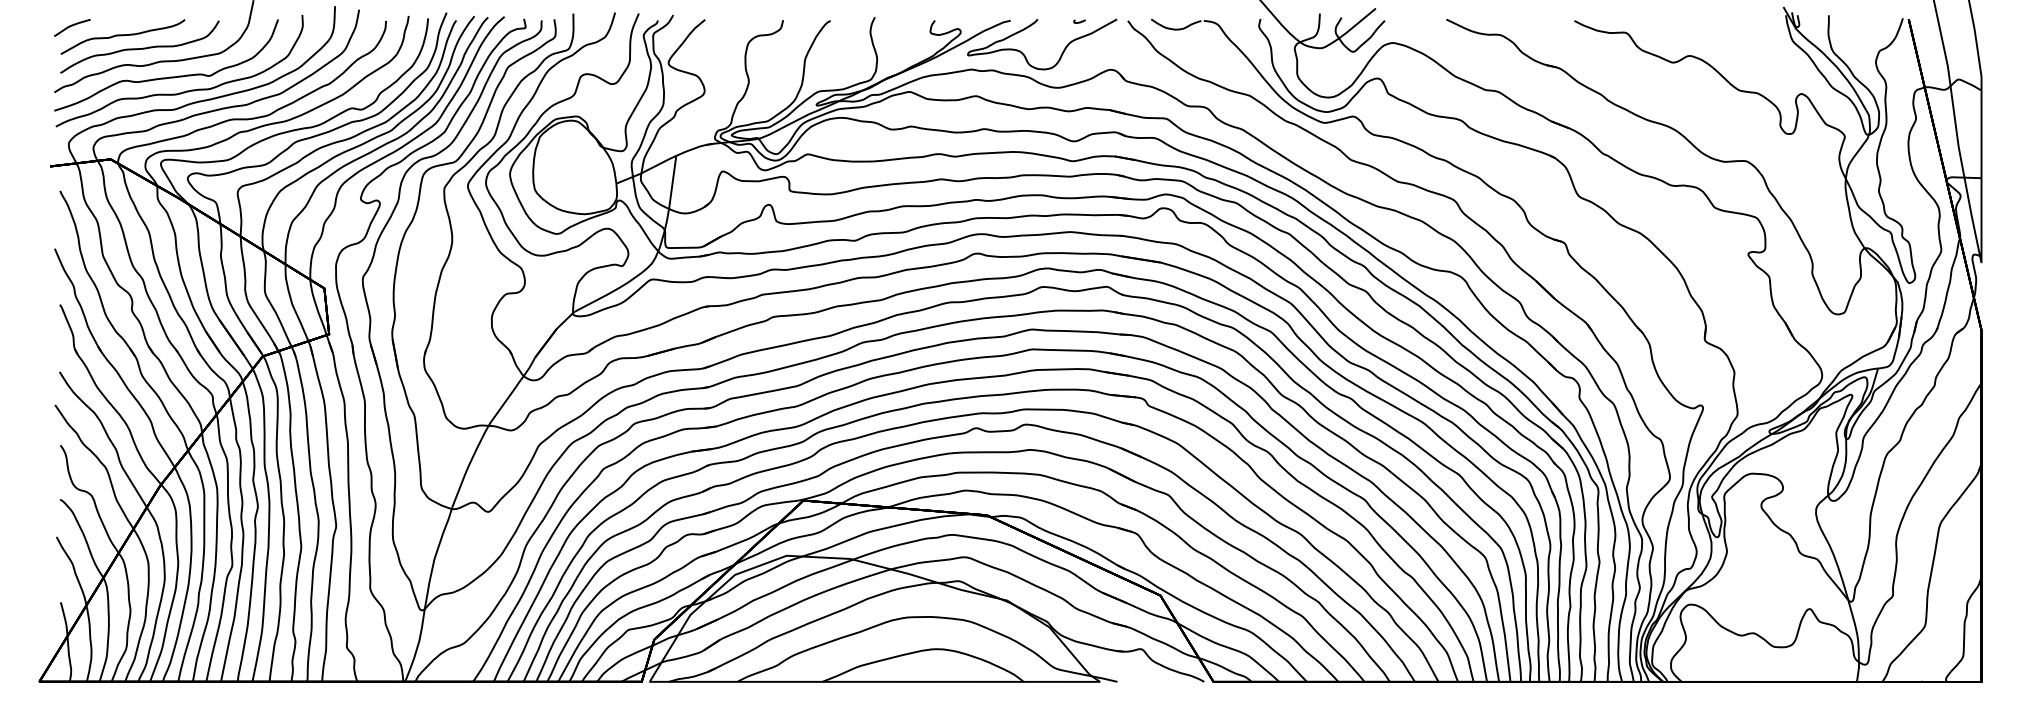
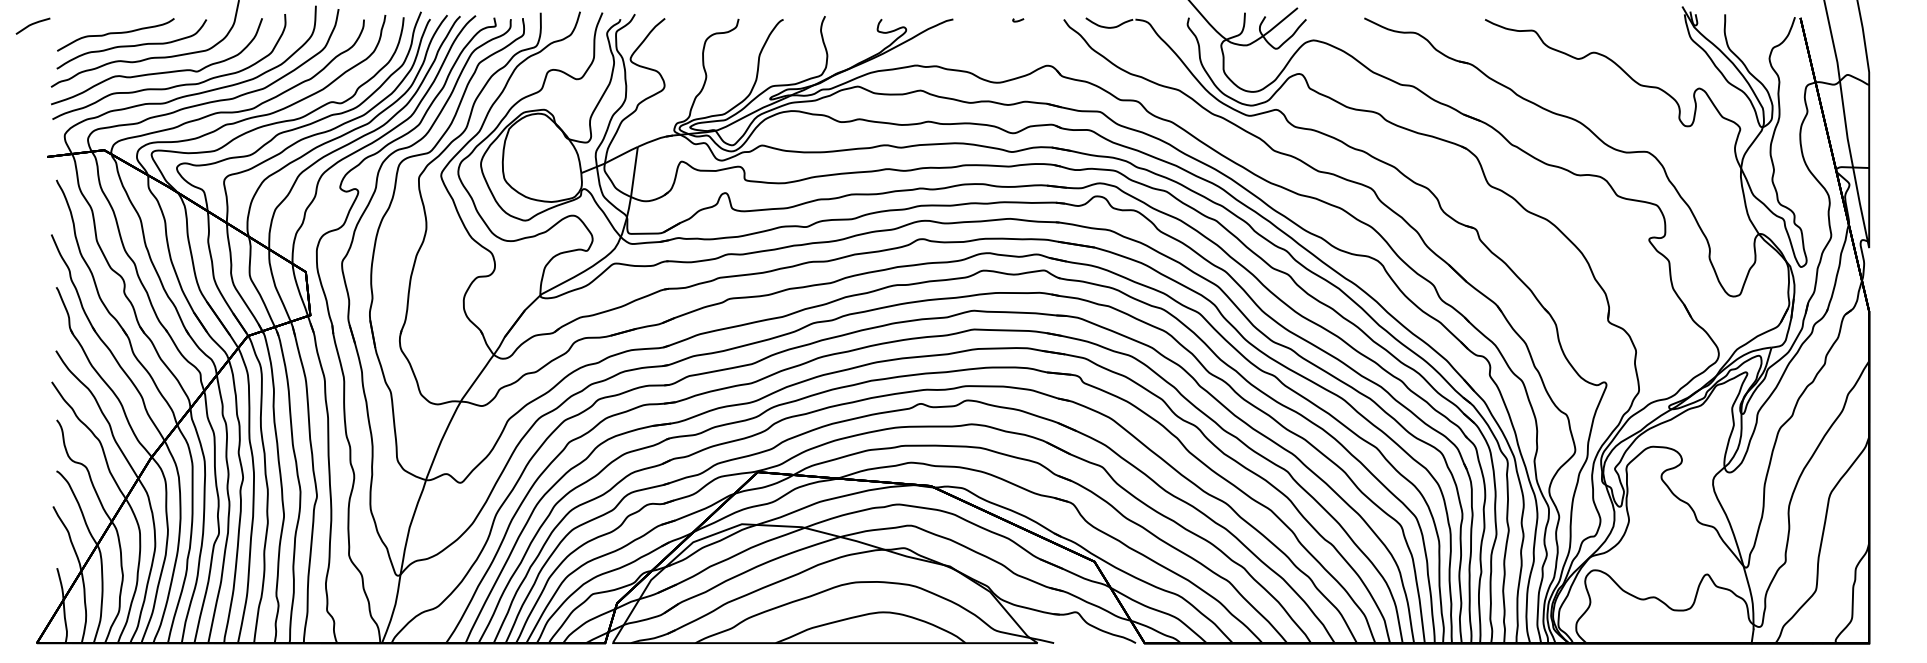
line: (71, 27) -> (32, 25), moved
curve: (1025, 55) -> (967, 52), removed

